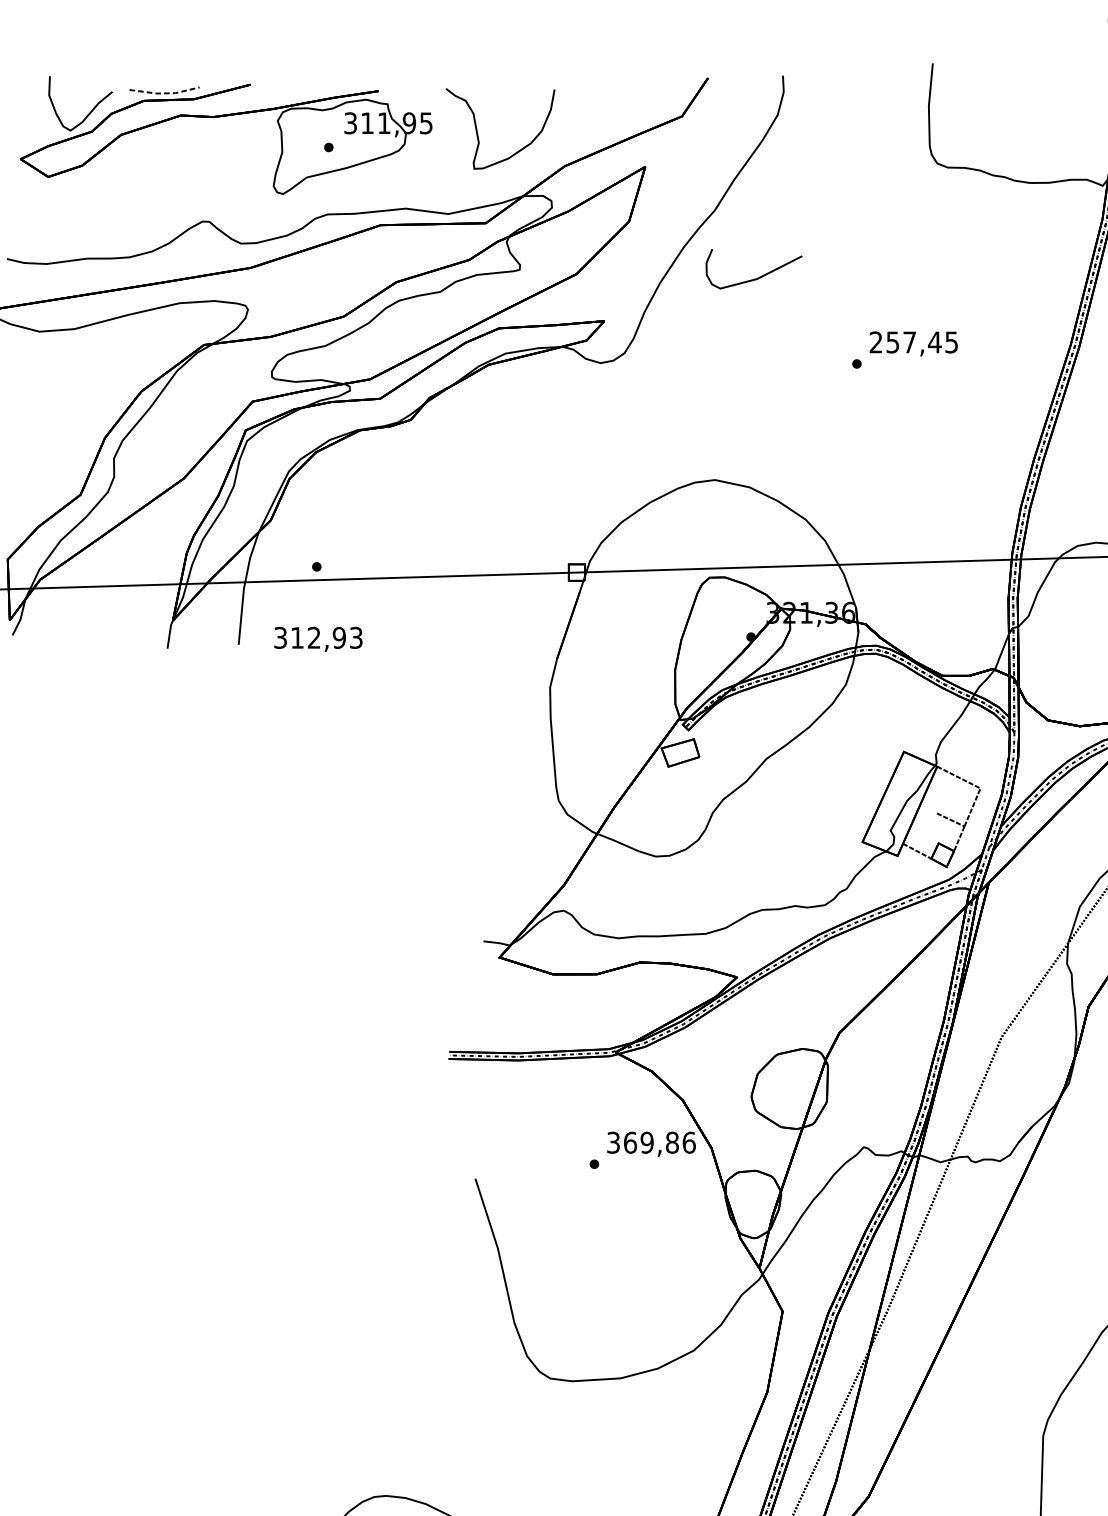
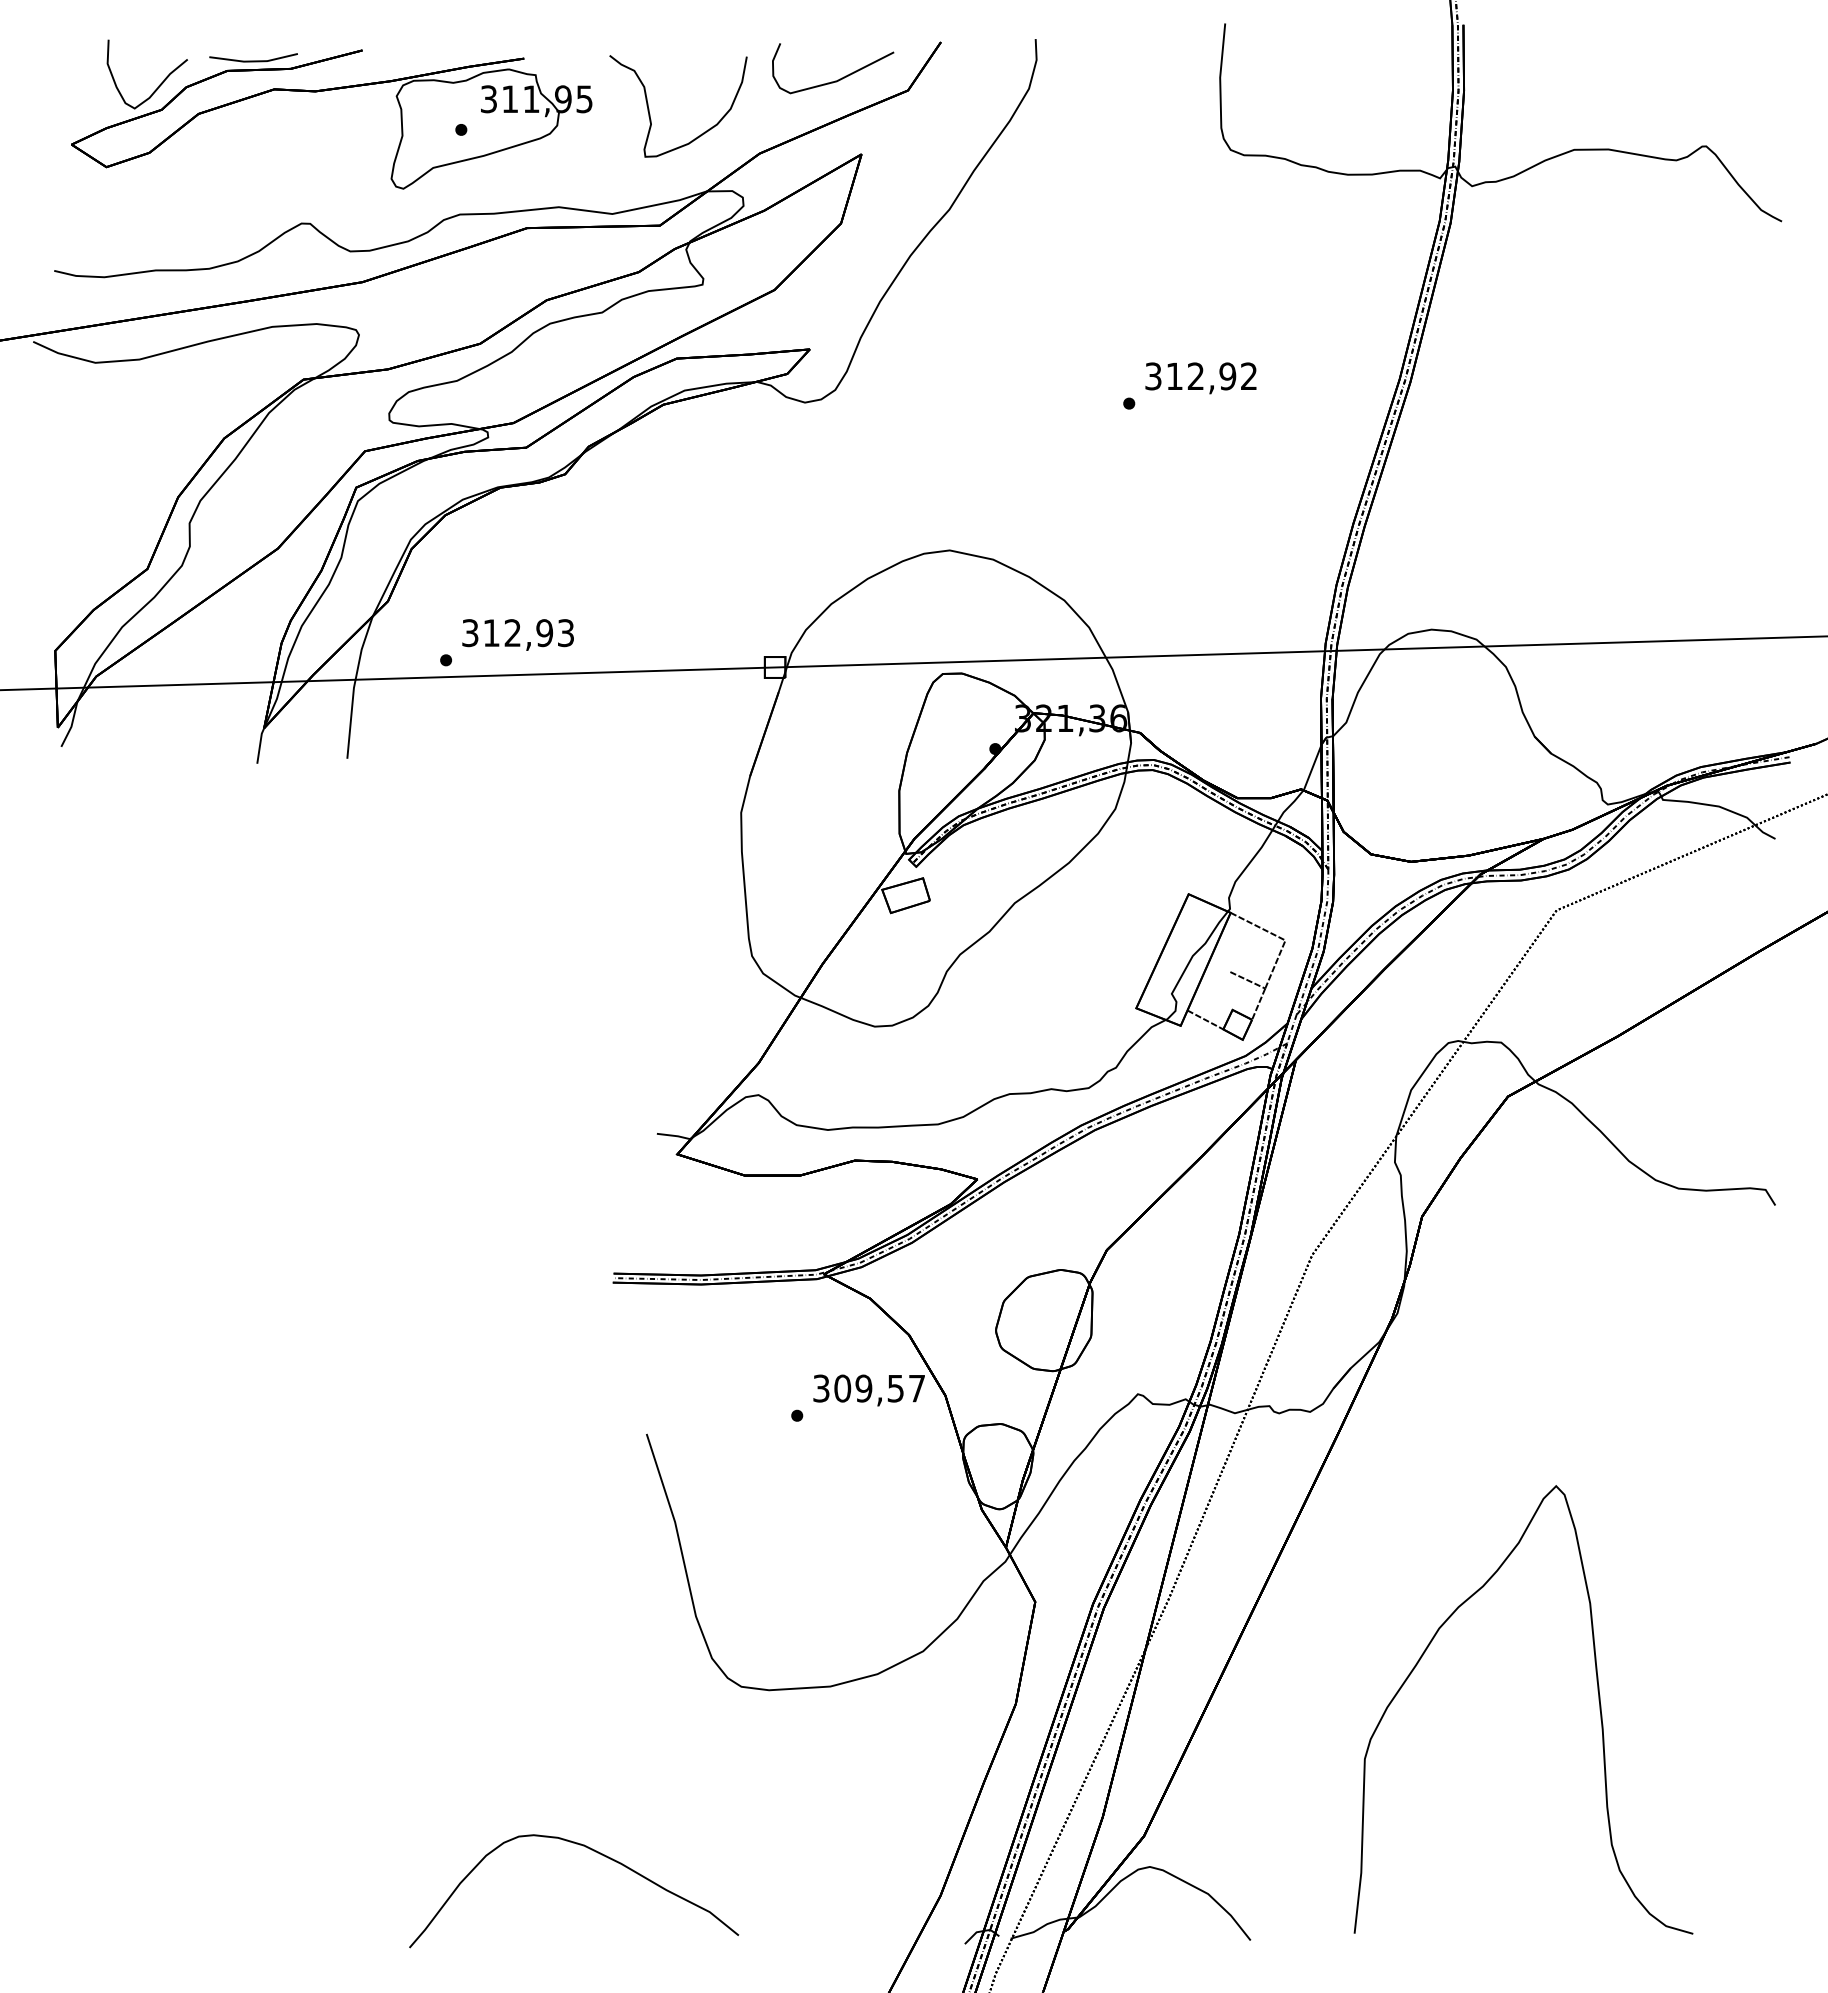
line: (165, 93) -> (254, 61), dashed -> solid
curve: (759, 276) -> (839, 78), moved
text: (913, 342) -> (1200, 376), 257,45 -> 312,92
text: (317, 639) -> (517, 634), moved
text: (659, 1142) -> (879, 1388), 369,86 -> 309,57

